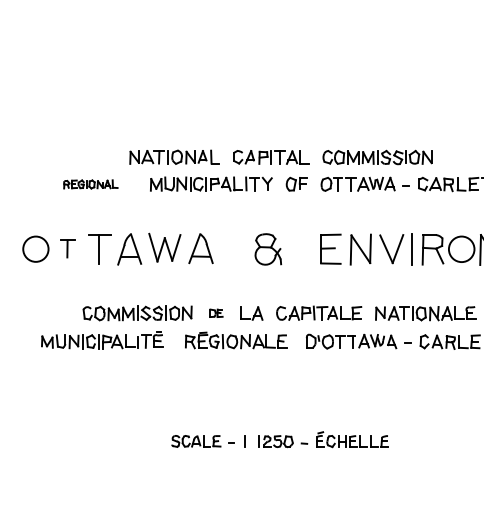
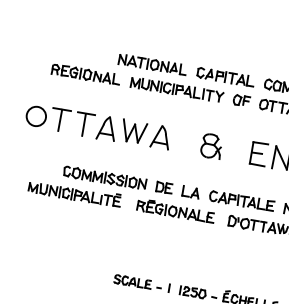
part: (90, 184) -> (85, 74), size x1.67
part: (67, 248) -> (60, 119), size x1.67
part: (216, 313) -> (164, 188), size x1.67

